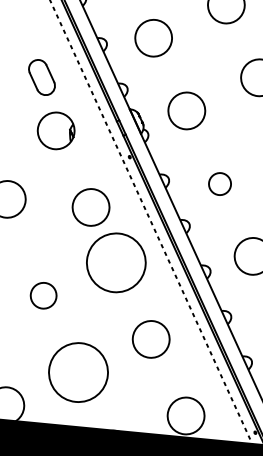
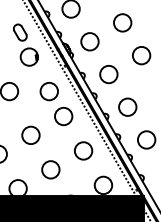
circle: (219, 183) -> (108, 74), size x1.67
circle: (115, 262) -> (63, 116), size x0.62
circle: (42, 294) -> (30, 134), size x1.43
circle: (77, 371) -> (50, 169), size x0.62

